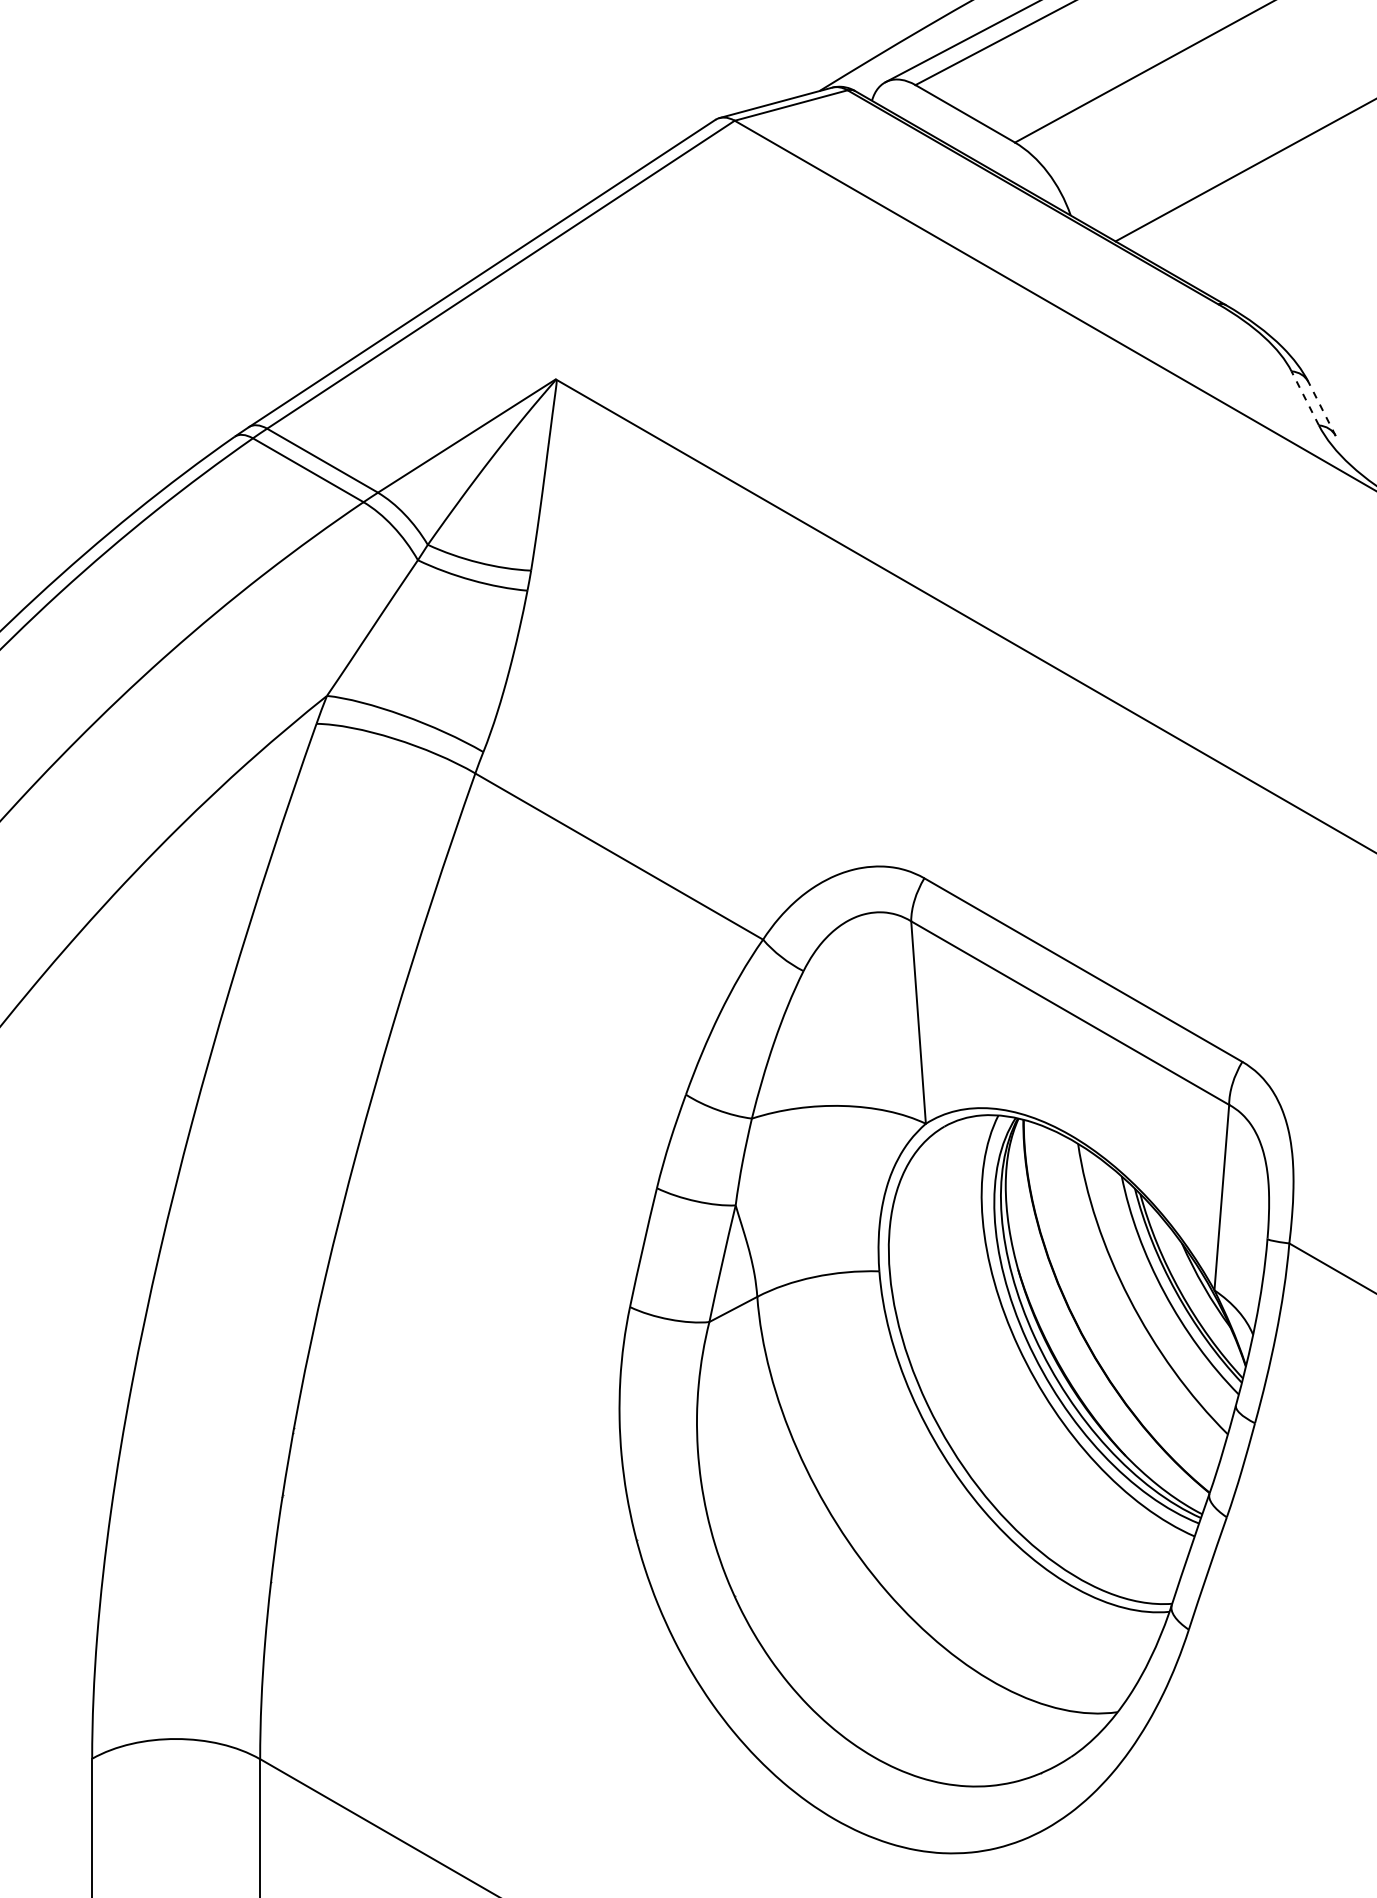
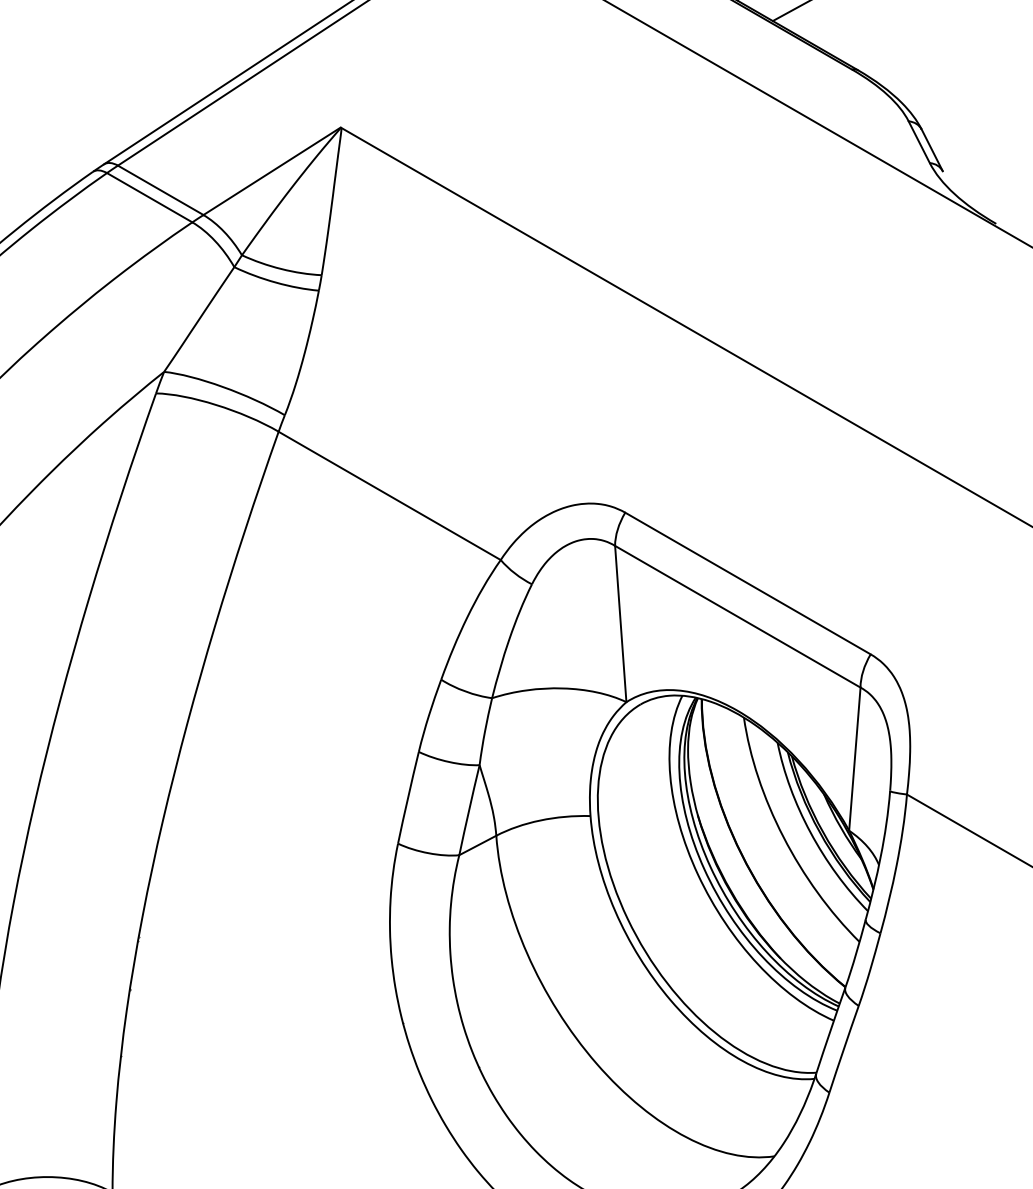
line: (1305, 397) -> (919, 141), dashed -> solid
line: (1321, 408) -> (931, 150), dashed -> solid

